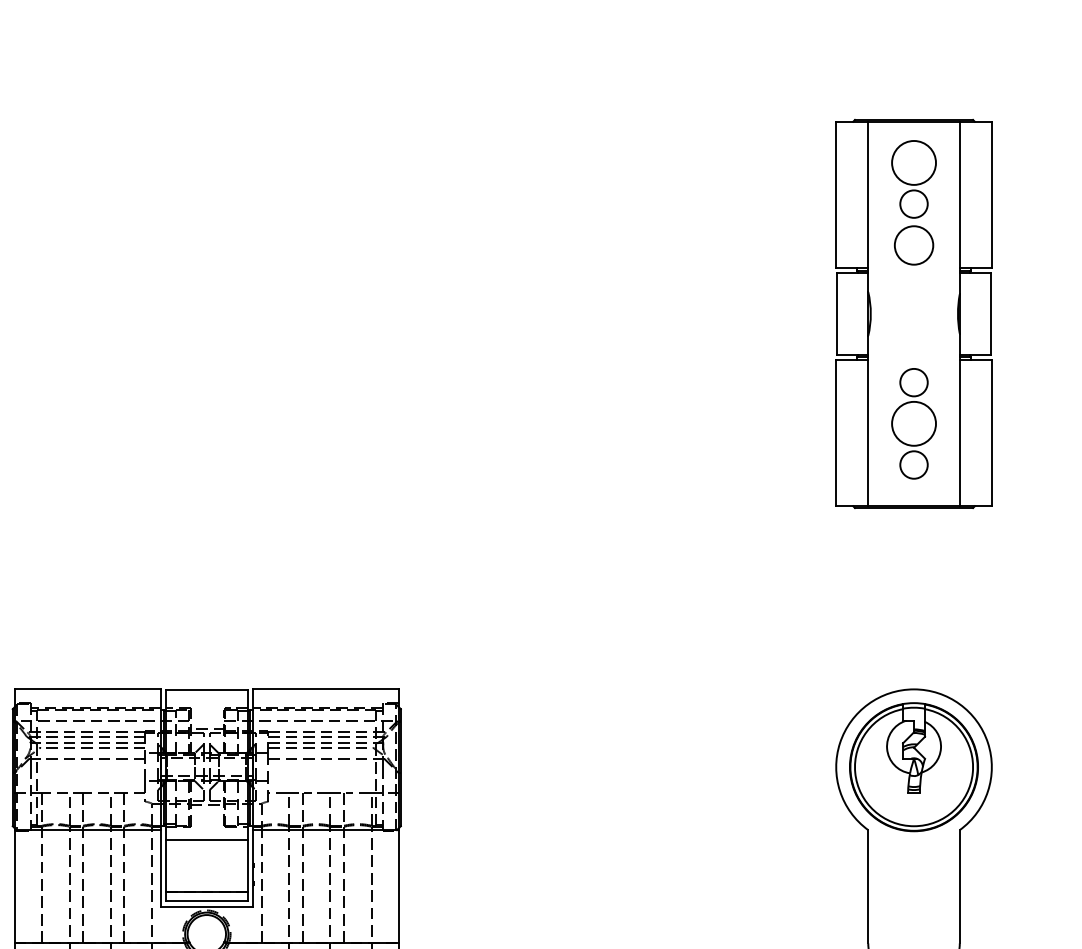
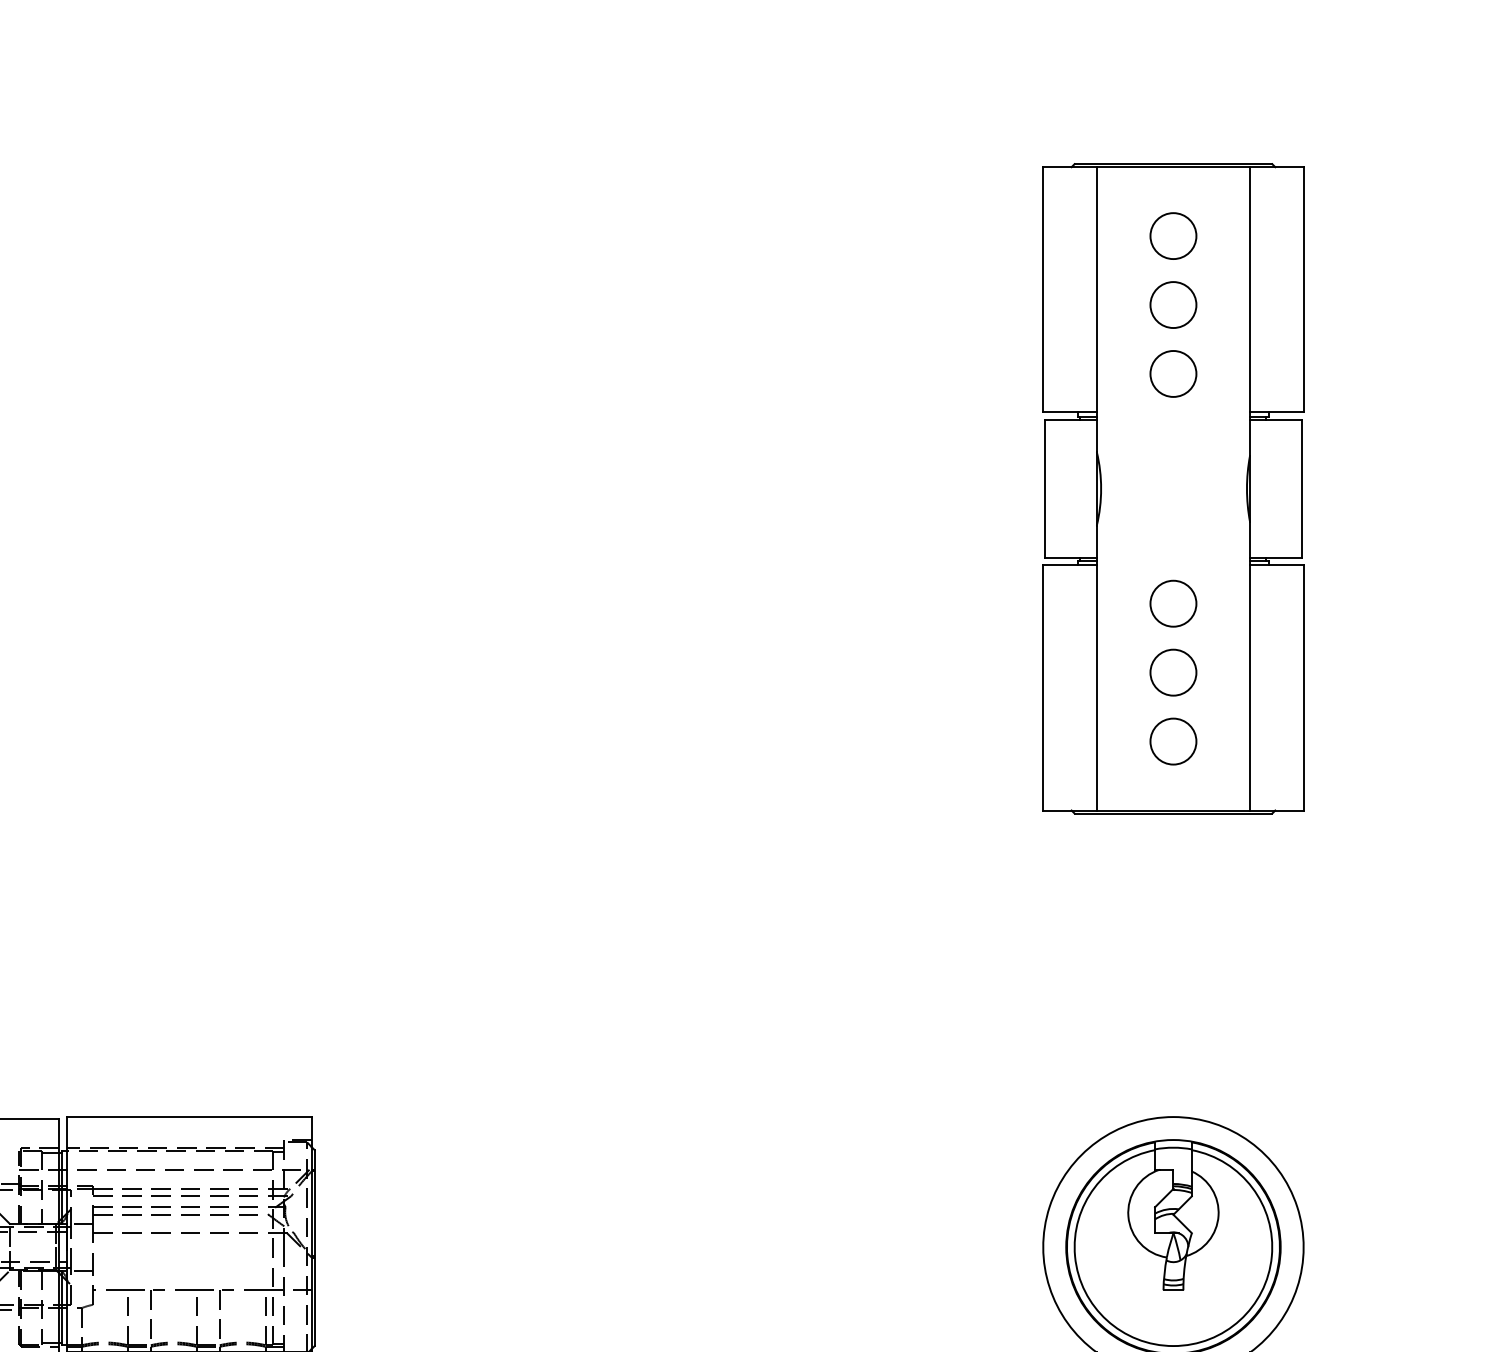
circle: (913, 162) -> (1172, 235), size x0.62
circle: (913, 244) -> (1172, 372), size x0.71
circle: (913, 423) -> (1172, 672), size x0.62

